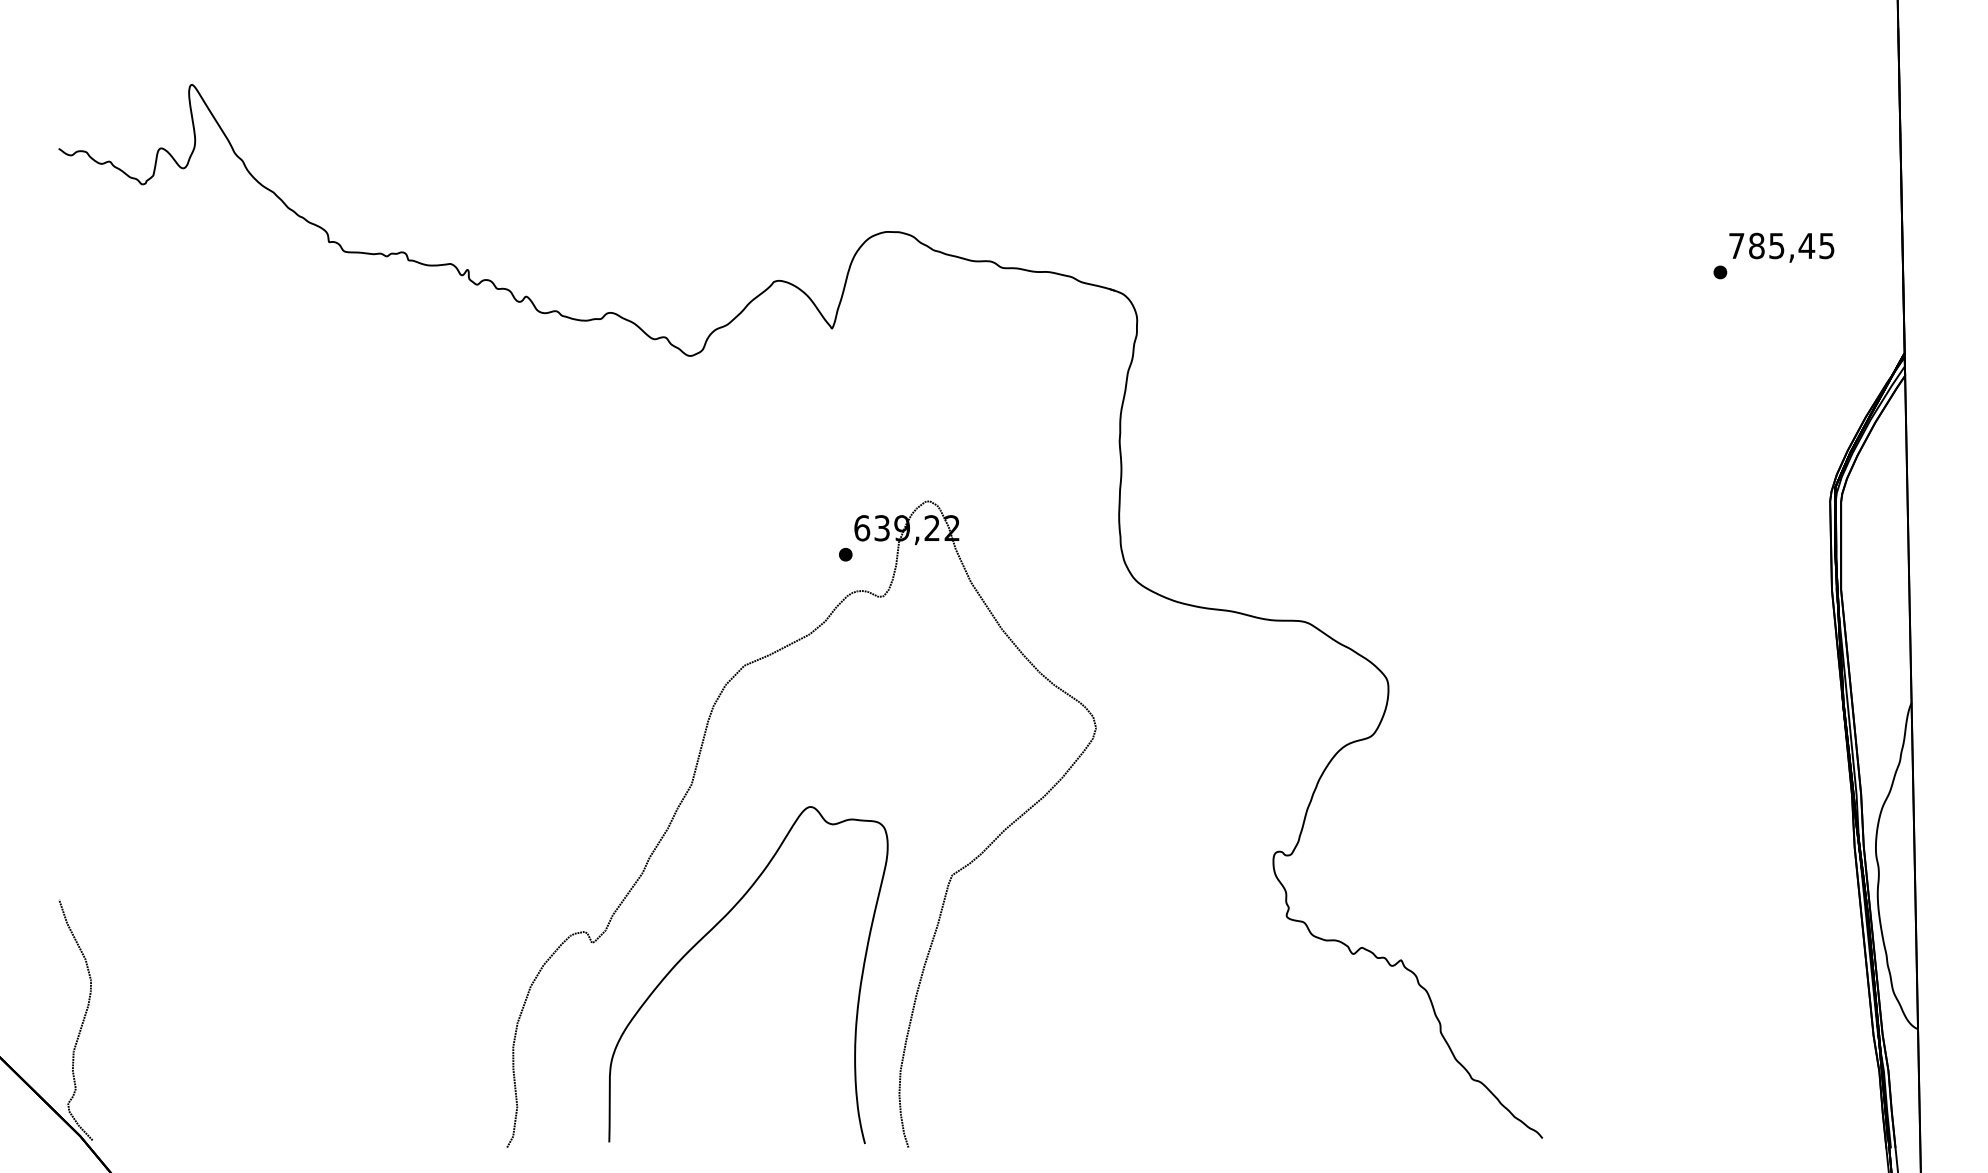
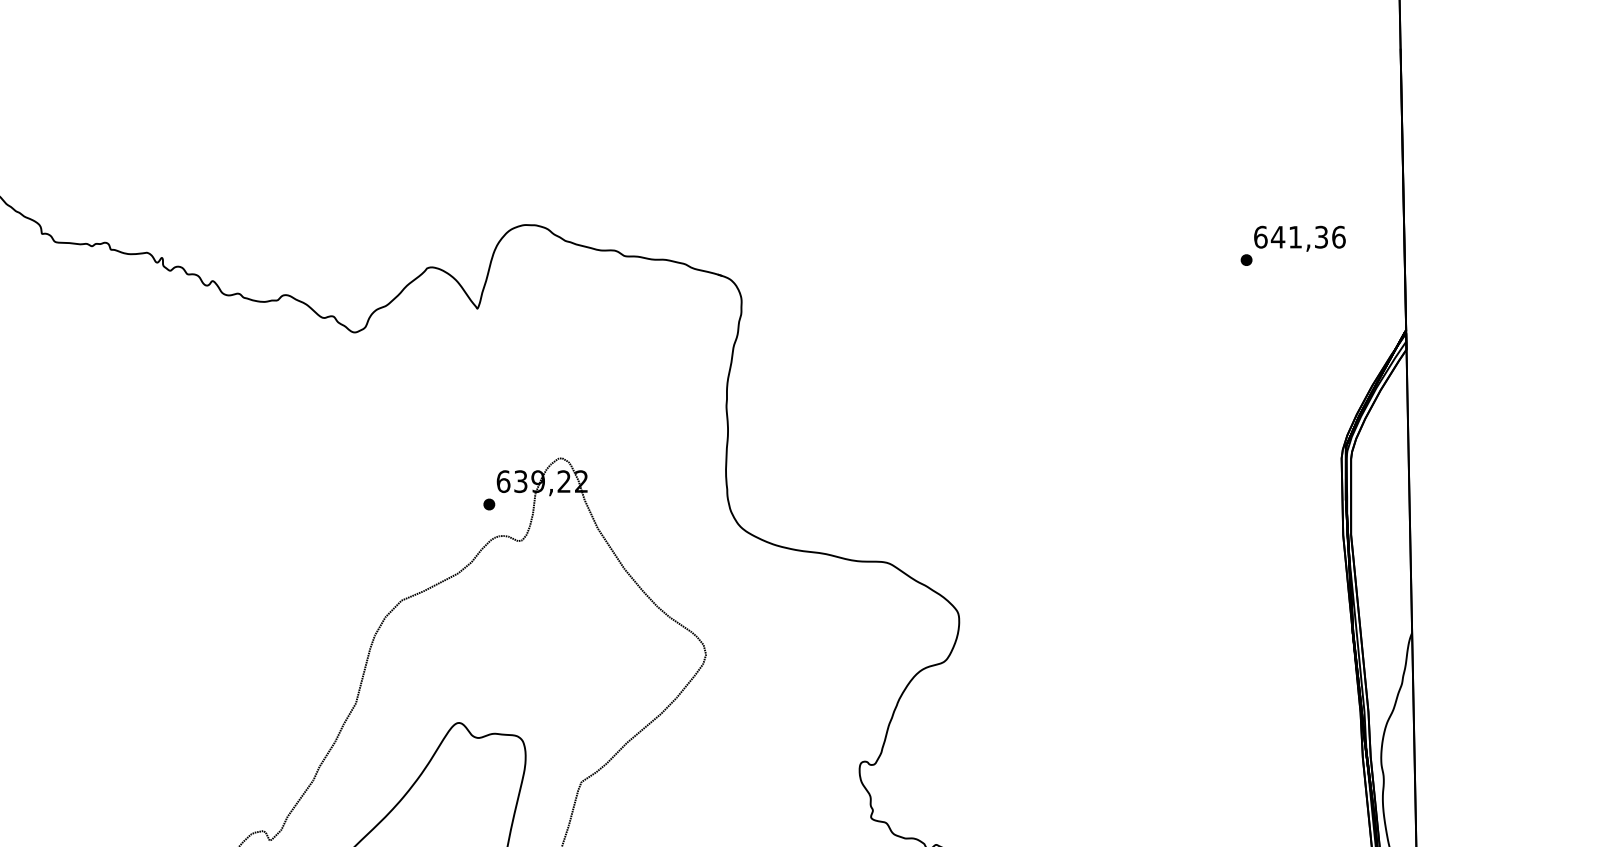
text: (1781, 245) -> (1299, 236), 785,45 -> 641,36

